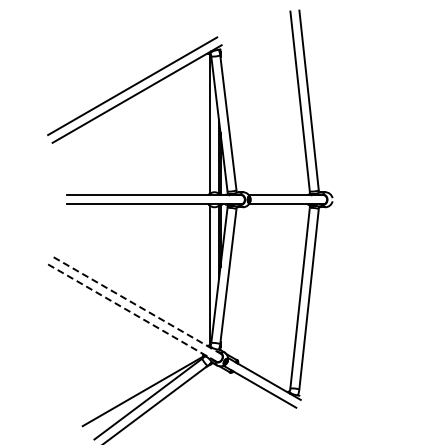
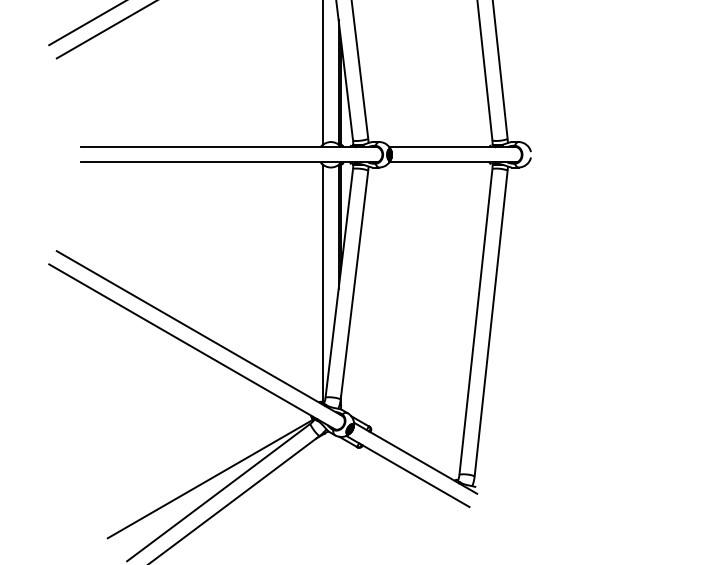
line: (137, 305) -> (200, 333), dashed -> solid
line: (132, 313) -> (192, 347), dashed -> solid

